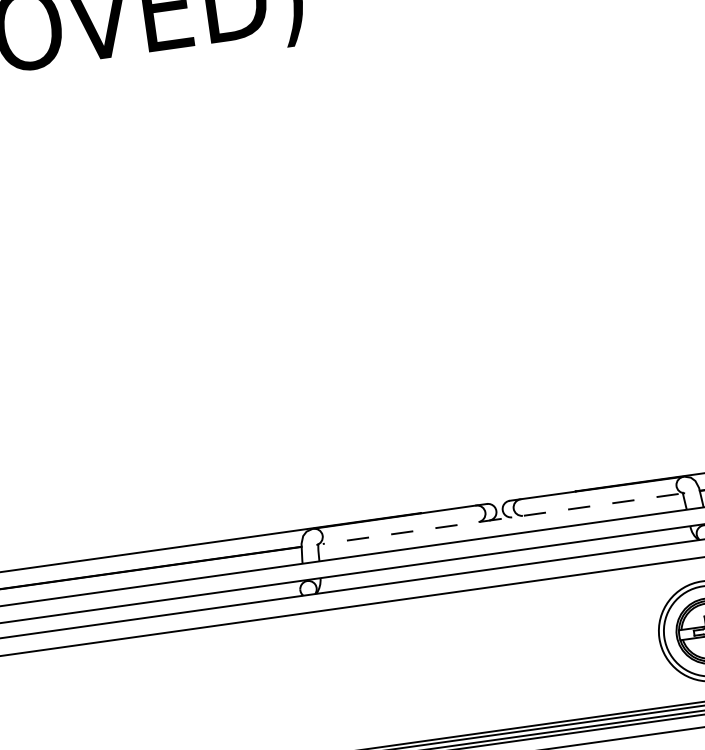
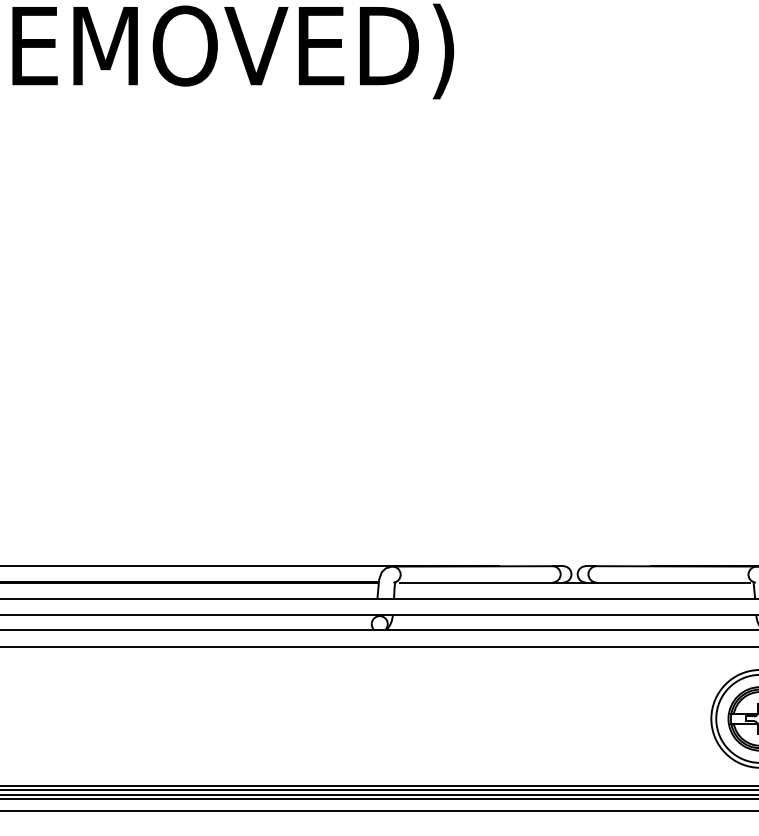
line: (500, 518) -> (574, 582), dashed -> solid

